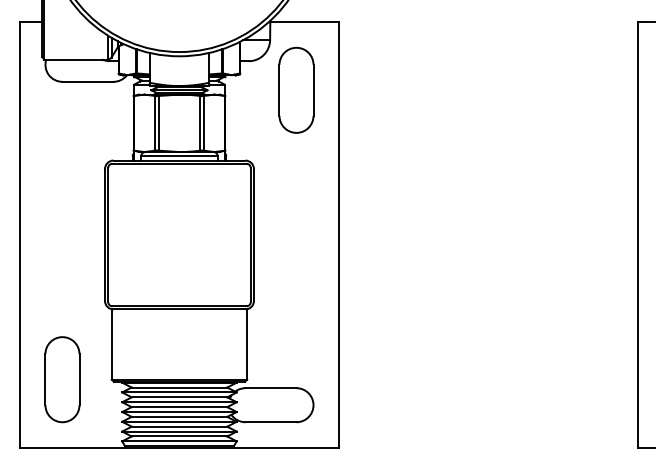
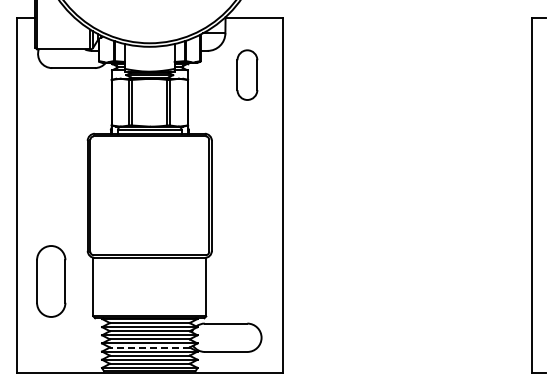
part: (296, 89) -> (247, 74), size x0.7
part: (62, 379) -> (51, 281), moved
line: (179, 416) -> (149, 347), solid -> dashed

